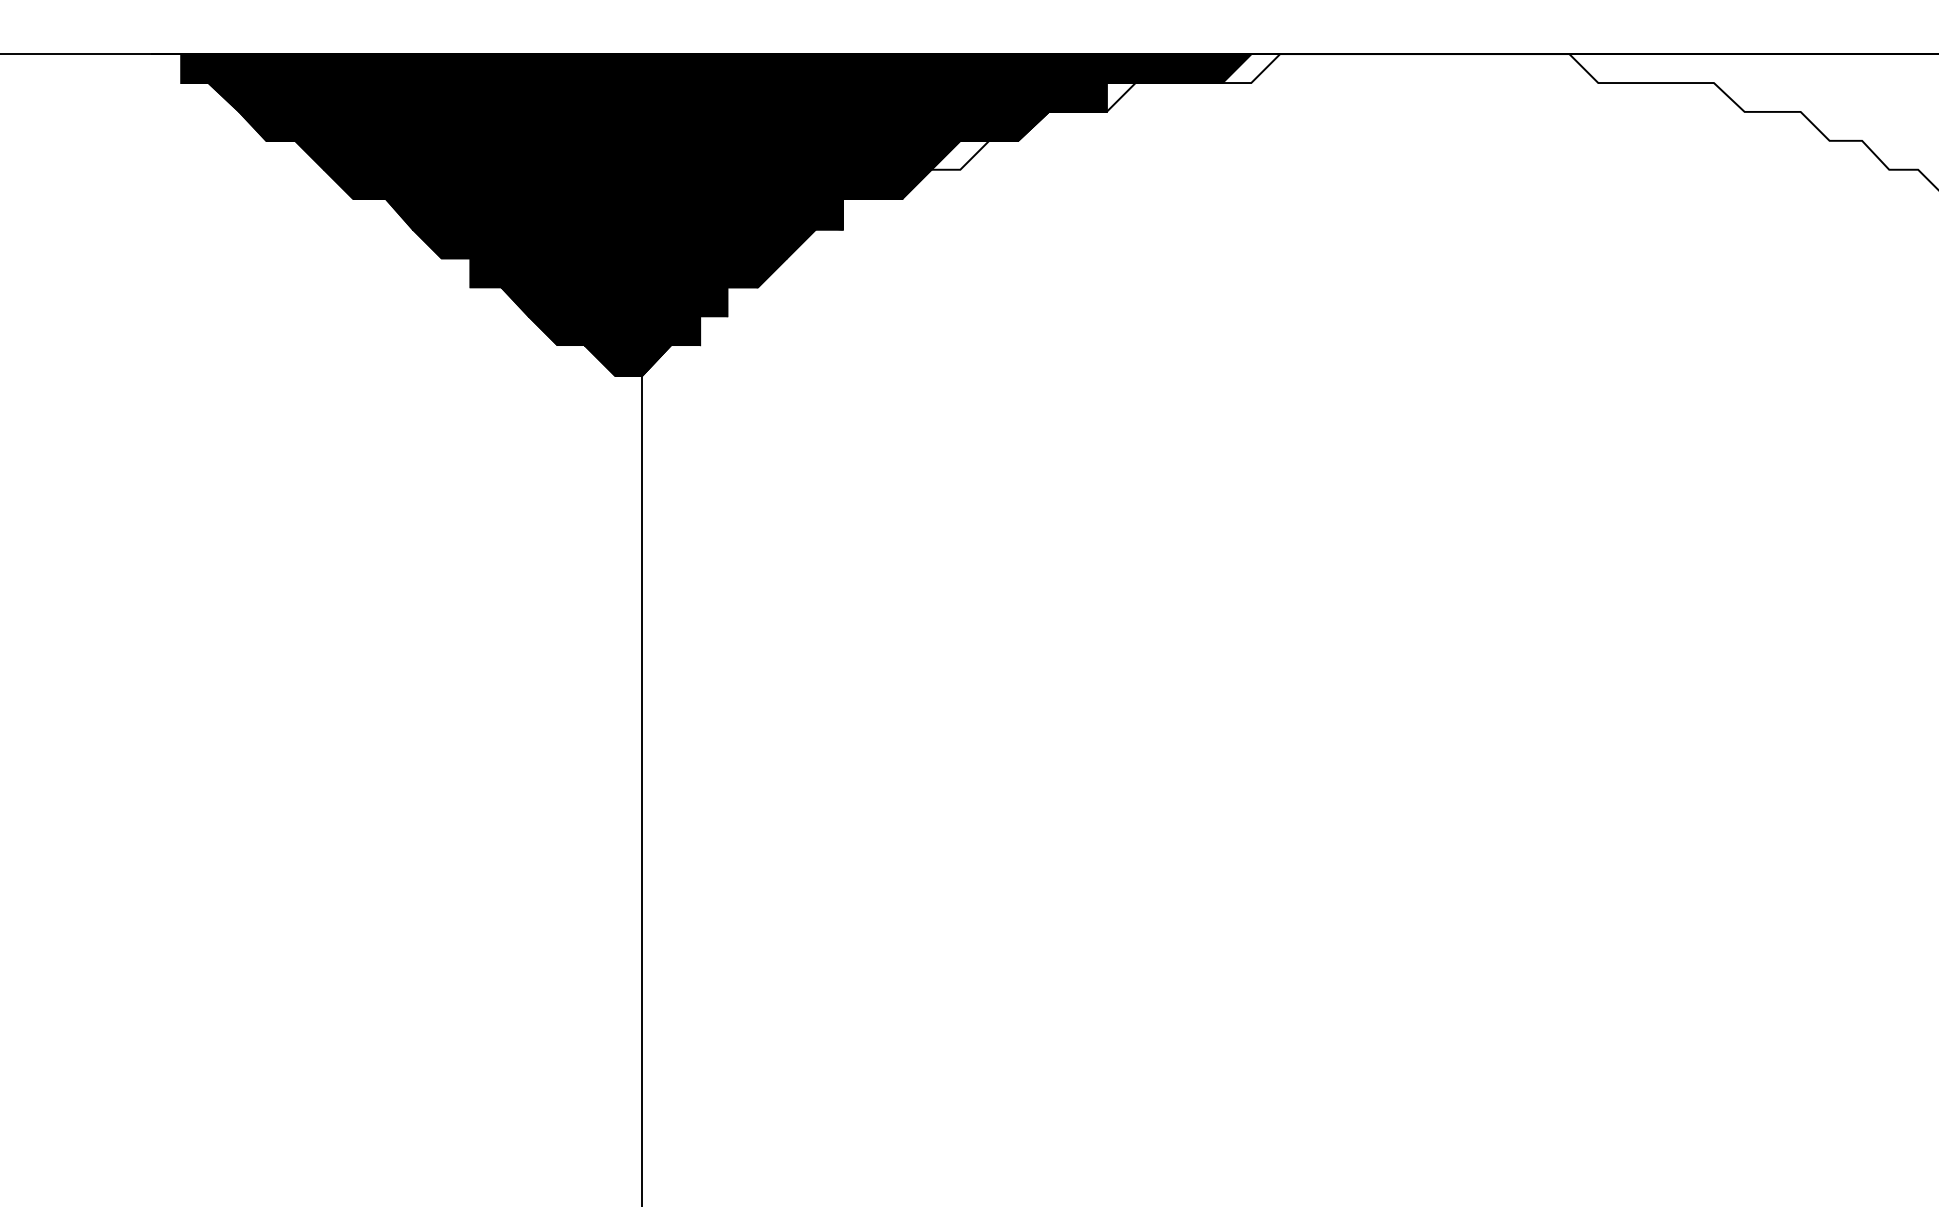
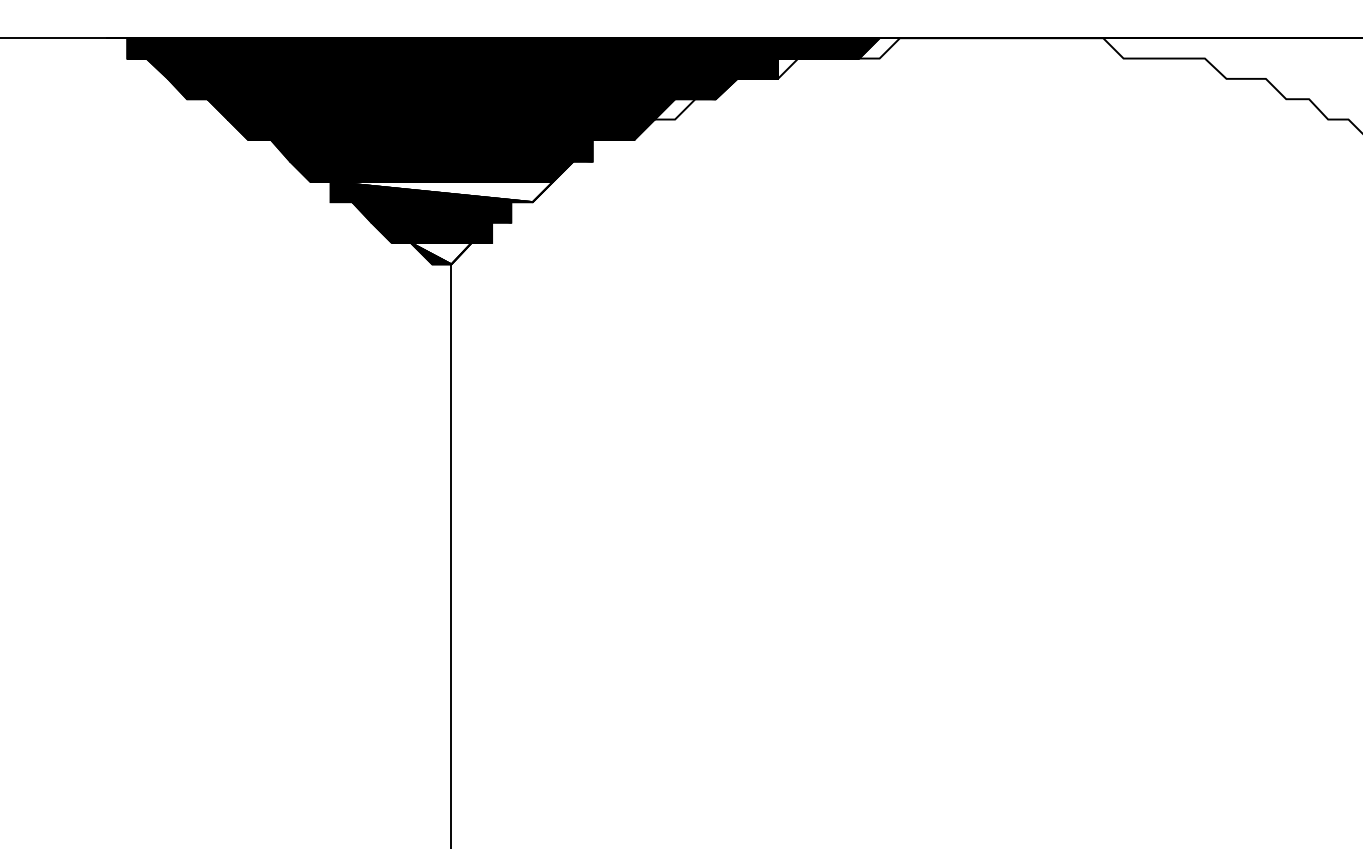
fill: (628, 272) -> (441, 191), removed
fill: (627, 360) -> (441, 253), removed

